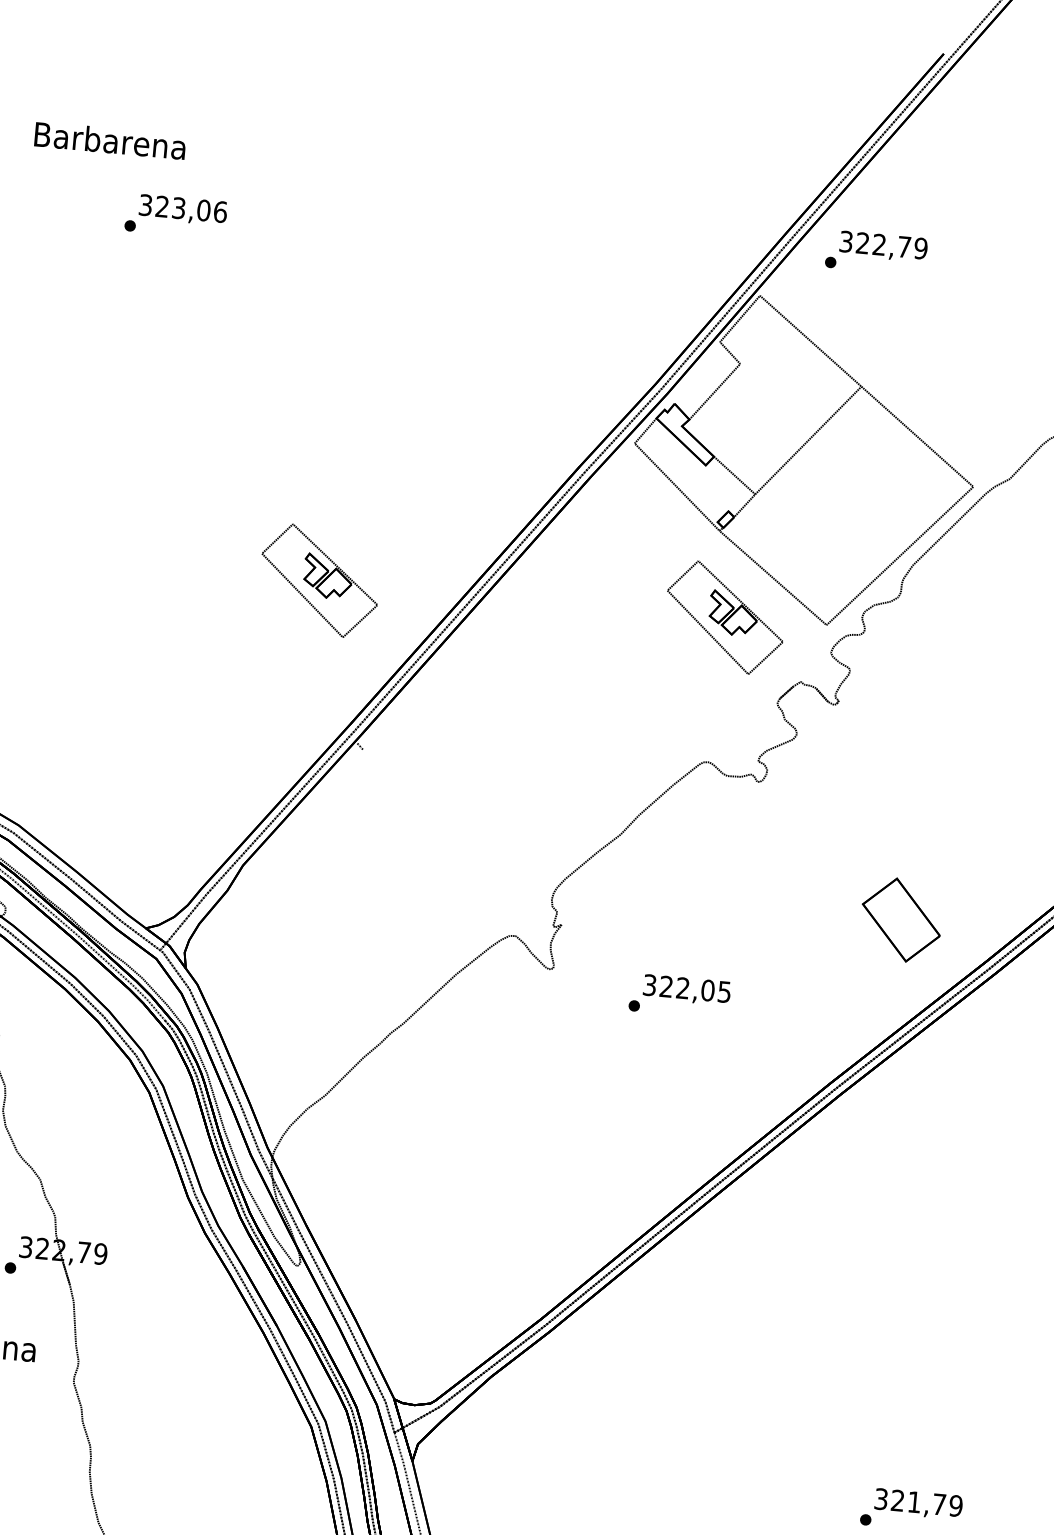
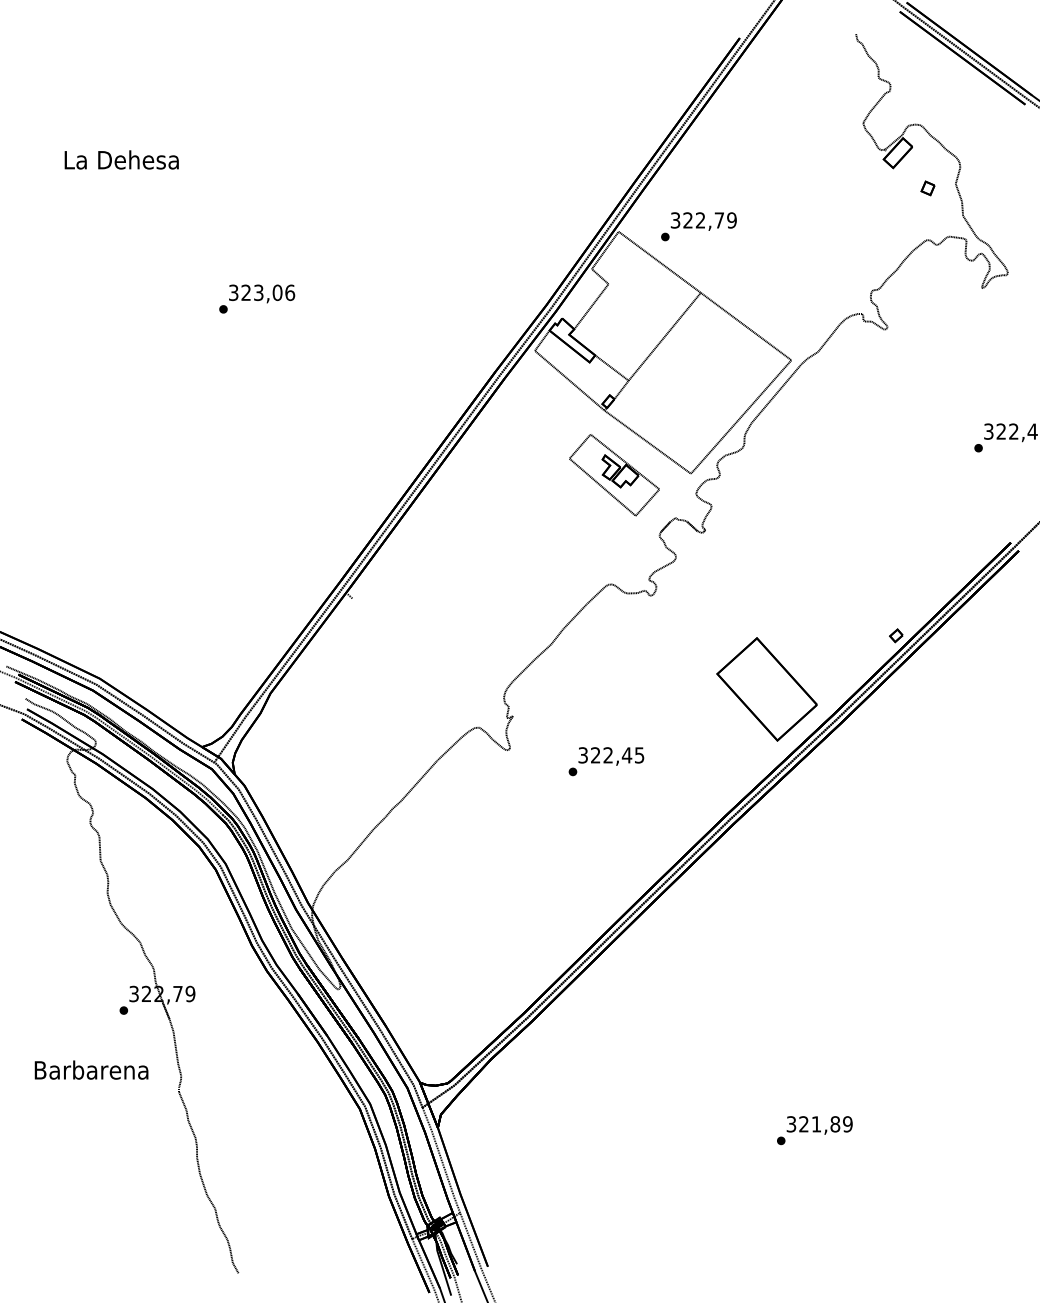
text: (109, 140) -> (121, 159), Barbarena -> La Dehesa
text: (176, 215) -> (257, 298), moved
text: (875, 252) -> (698, 226), moved
part: (319, 581) -> (308, 475), removed
part: (900, 920) -> (766, 689), size x1.67
text: (707, 990) -> (626, 755), 322,05 -> 322,45
text: (939, 1504) -> (835, 1124), 321,79 -> 321,89

